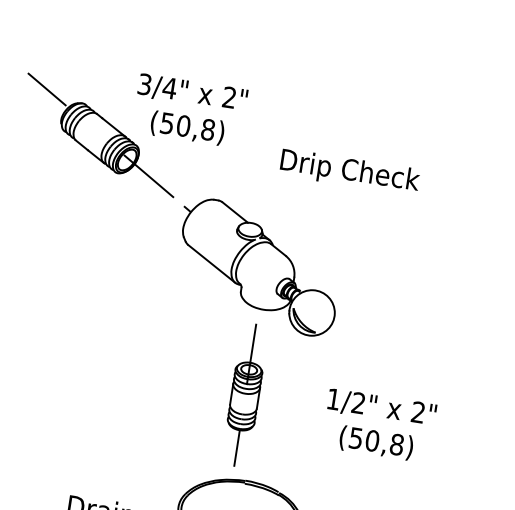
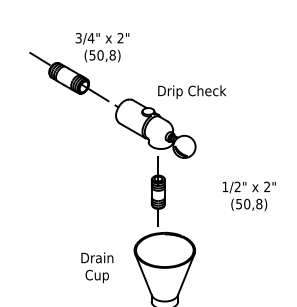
text: (189, 110) -> (102, 47), moved
text: (348, 170) -> (191, 91), moved
text: (377, 425) -> (248, 196), moved

